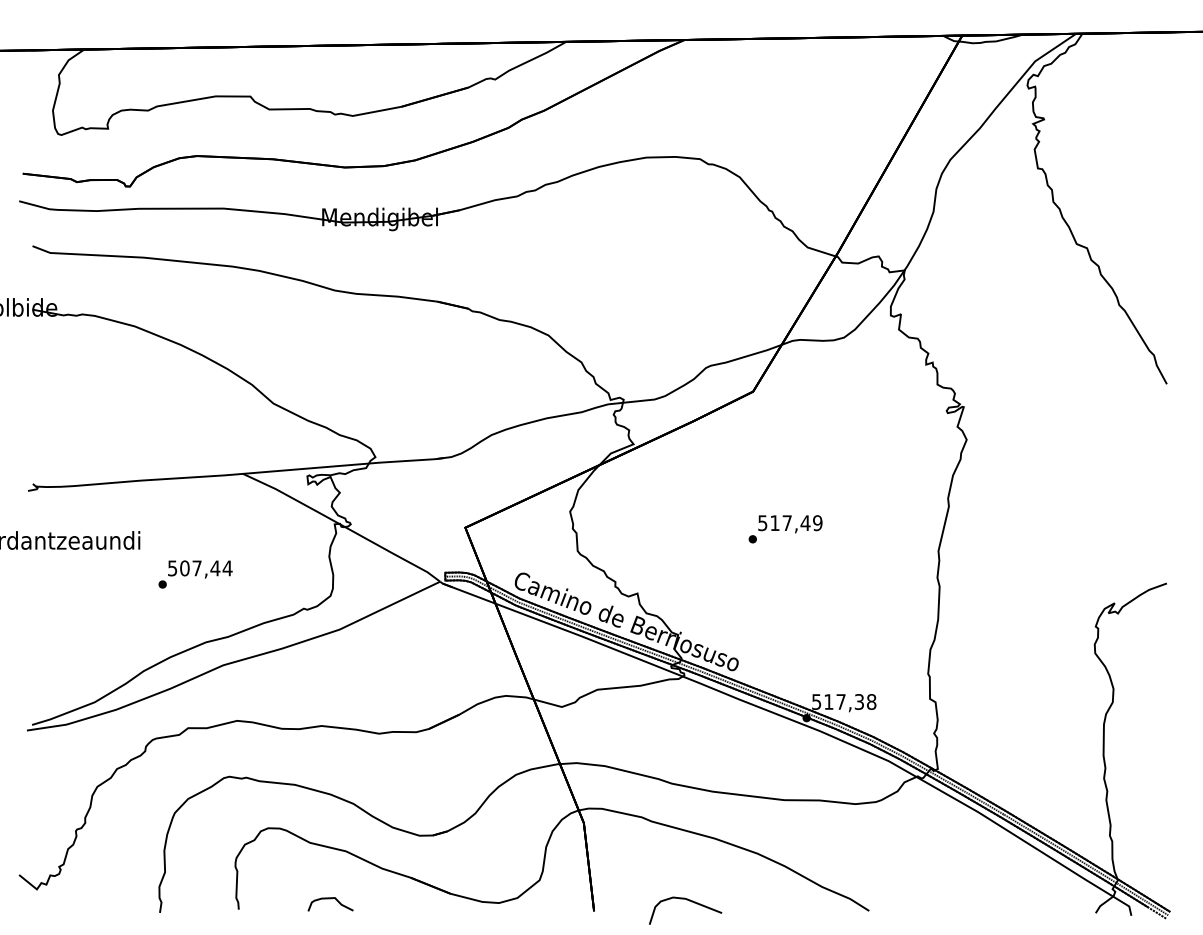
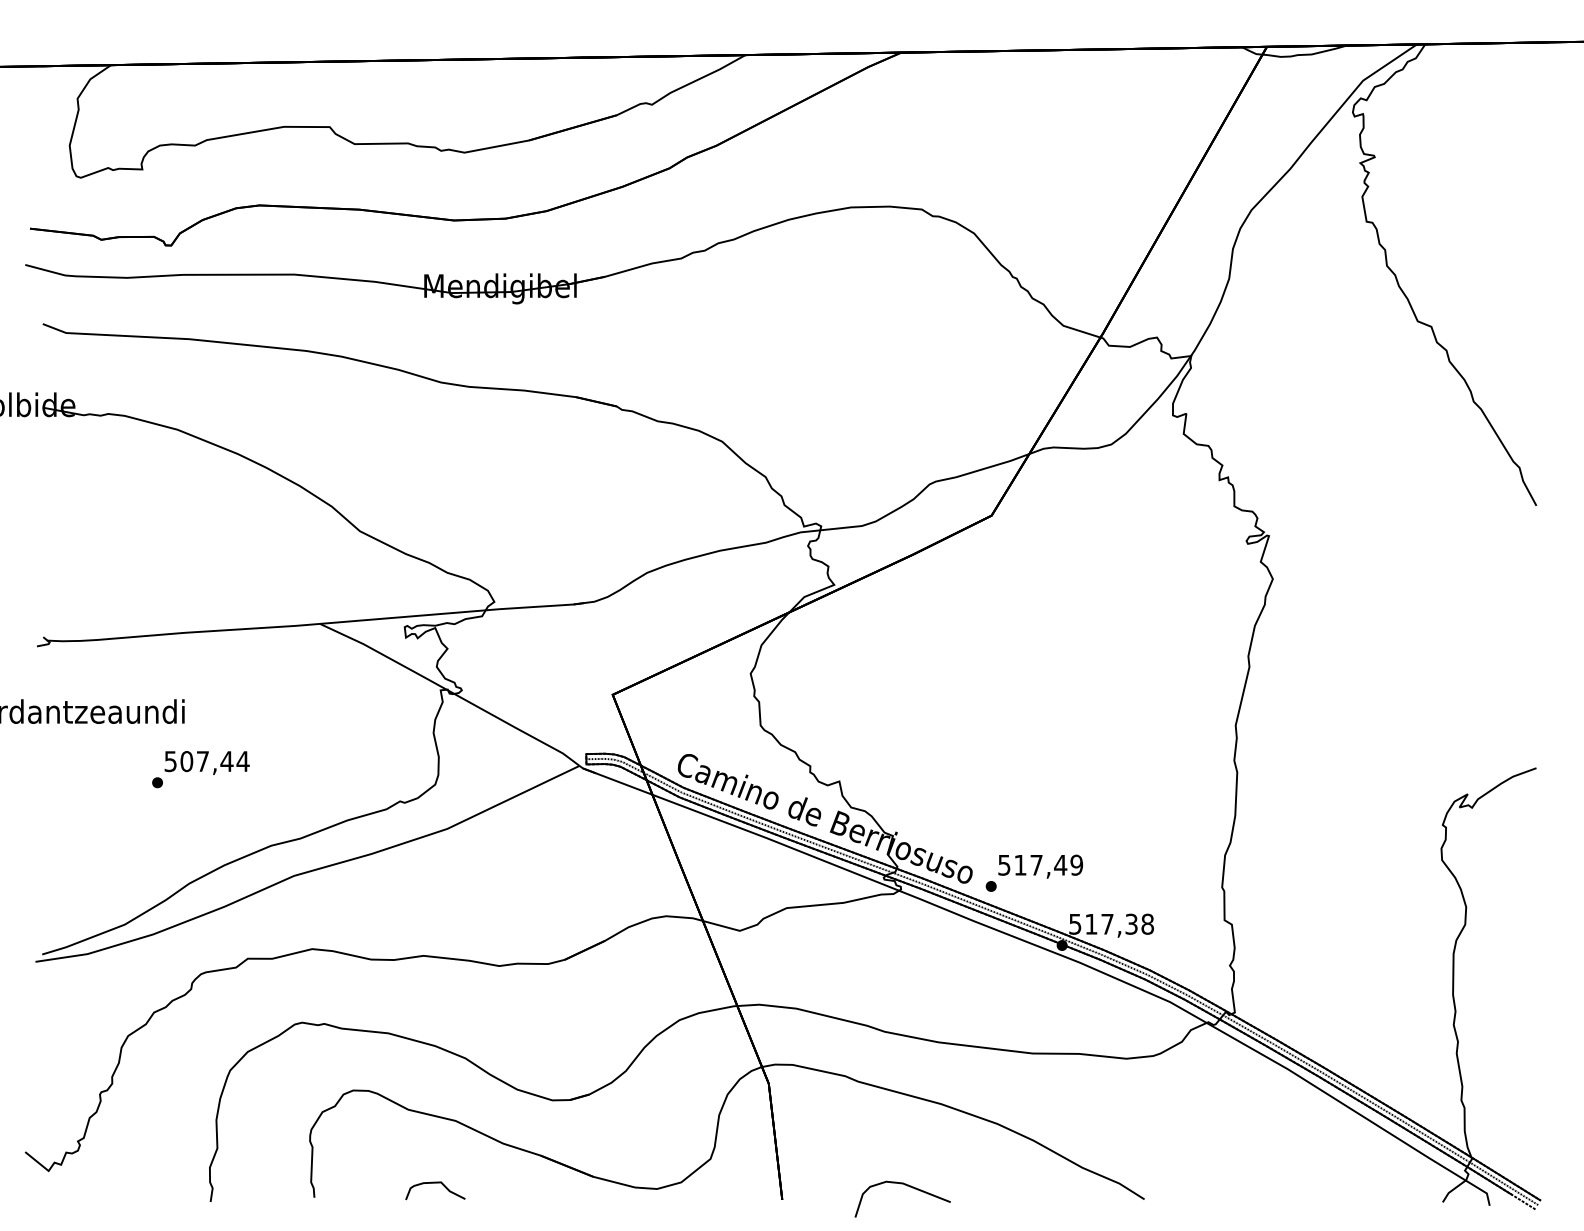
text: (785, 529) -> (1034, 873), moved
text: (195, 574) -> (200, 769), moved

